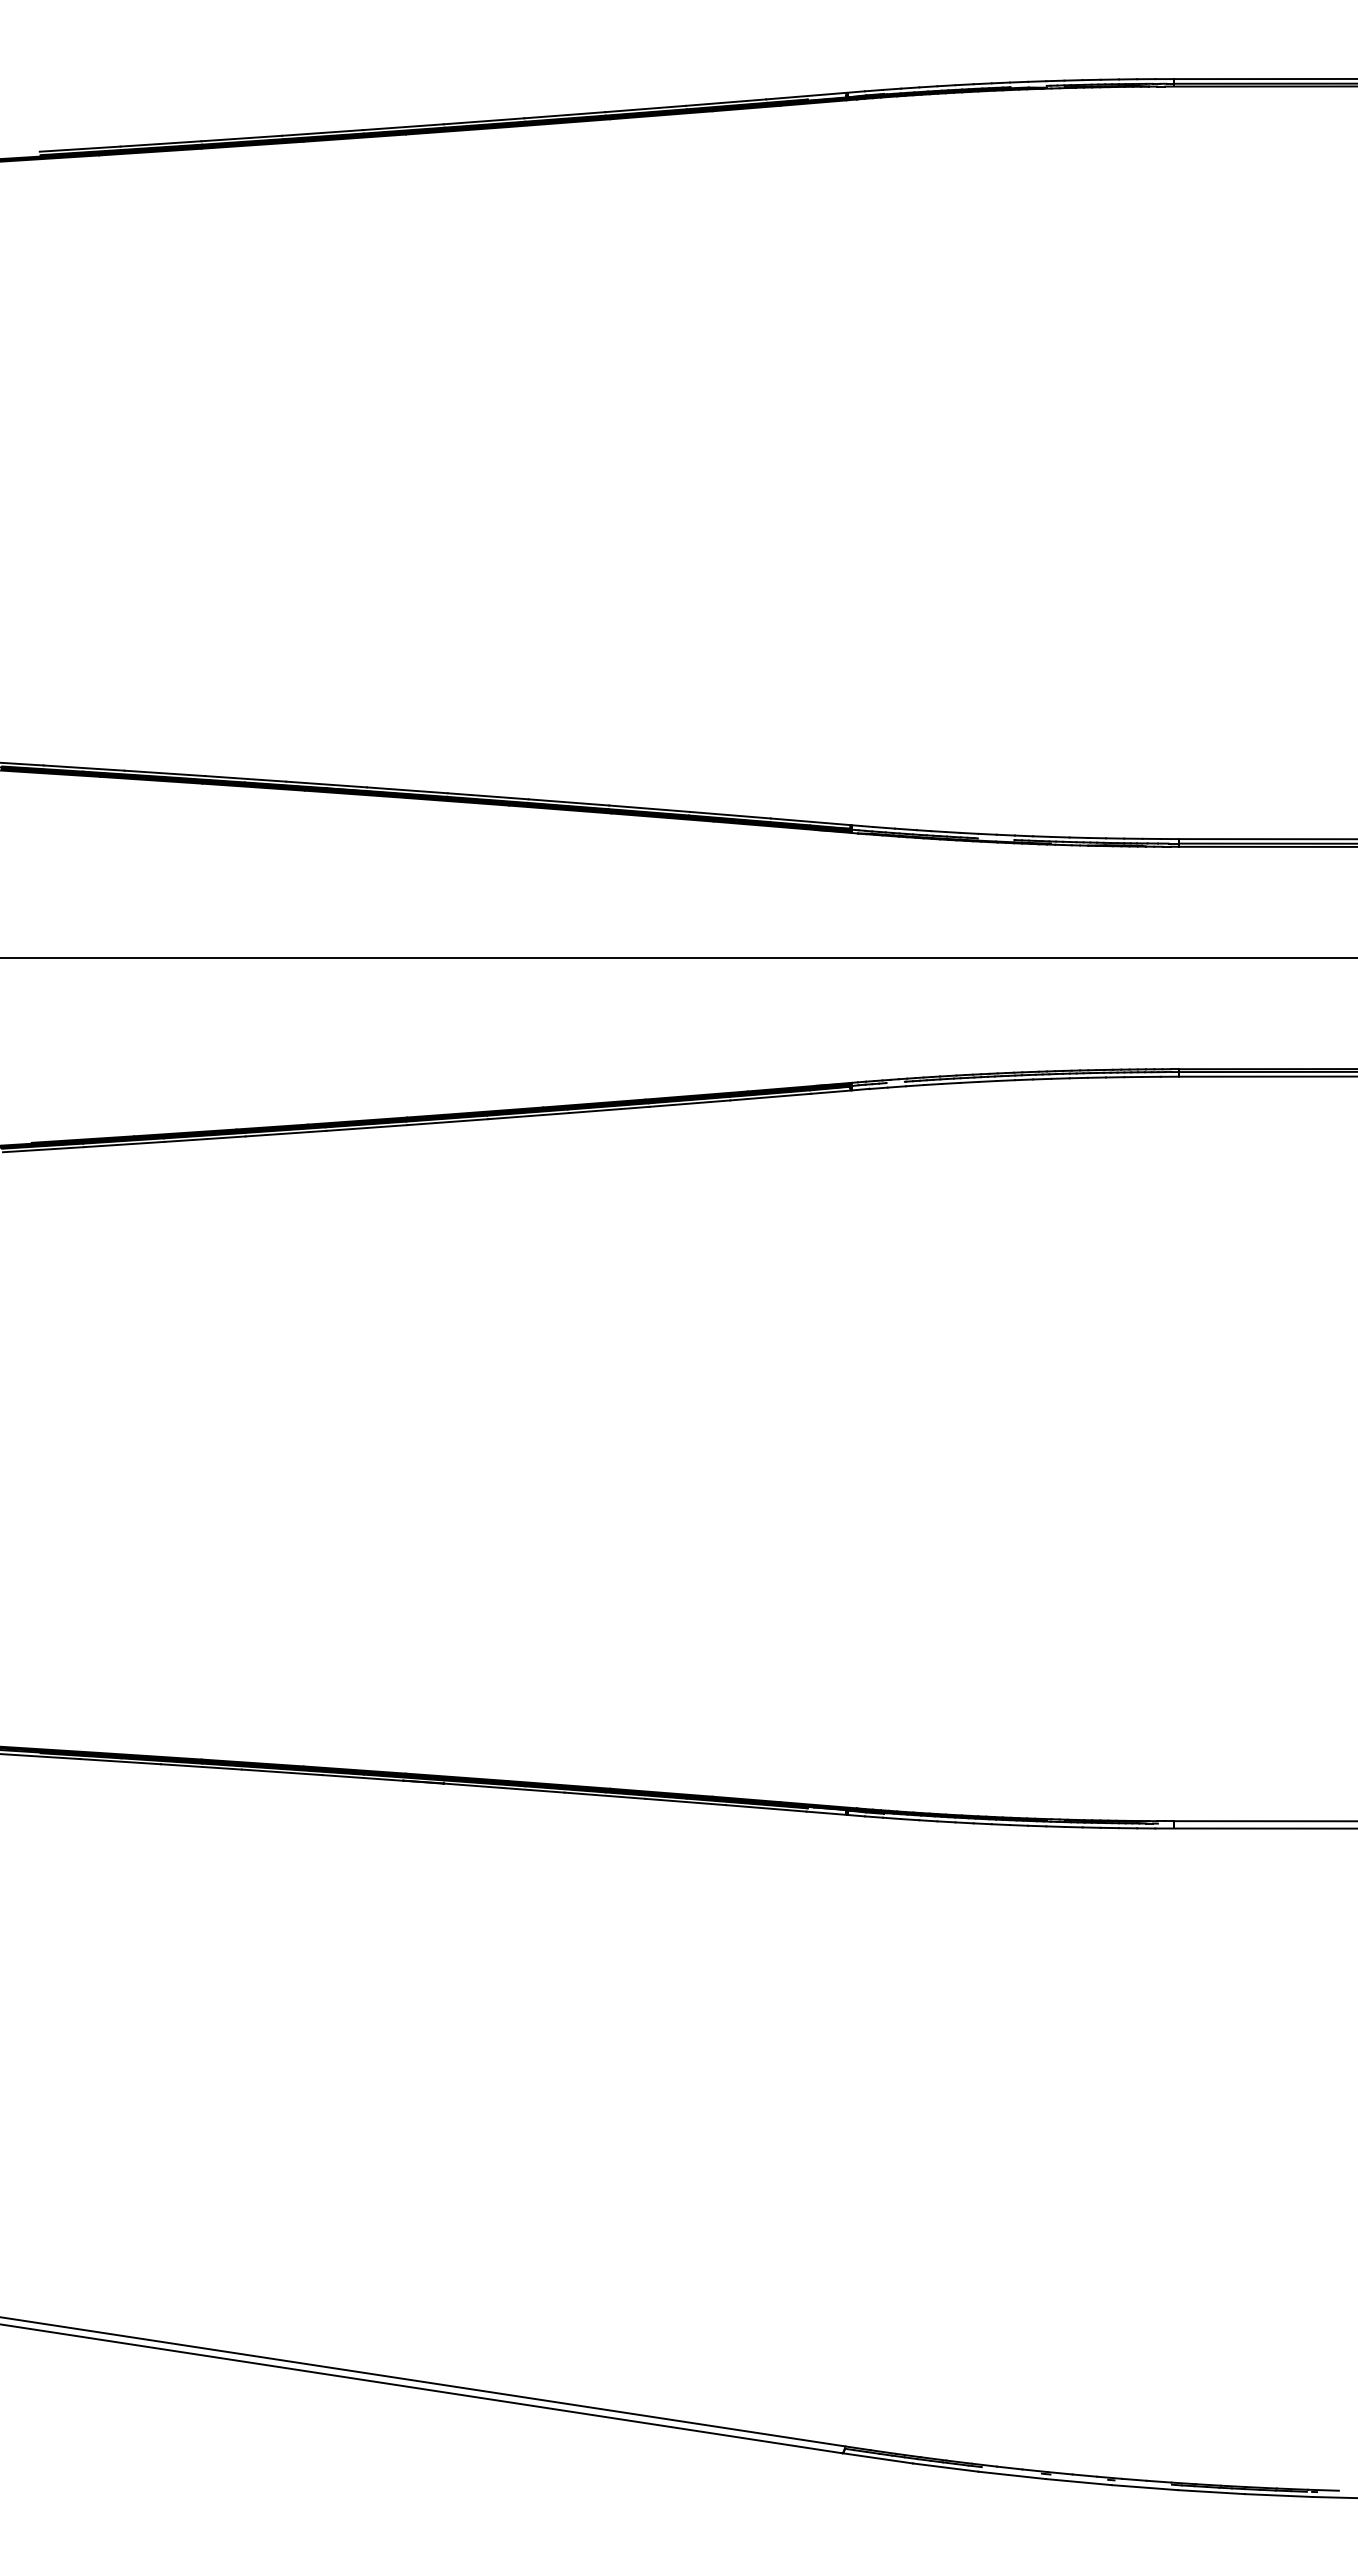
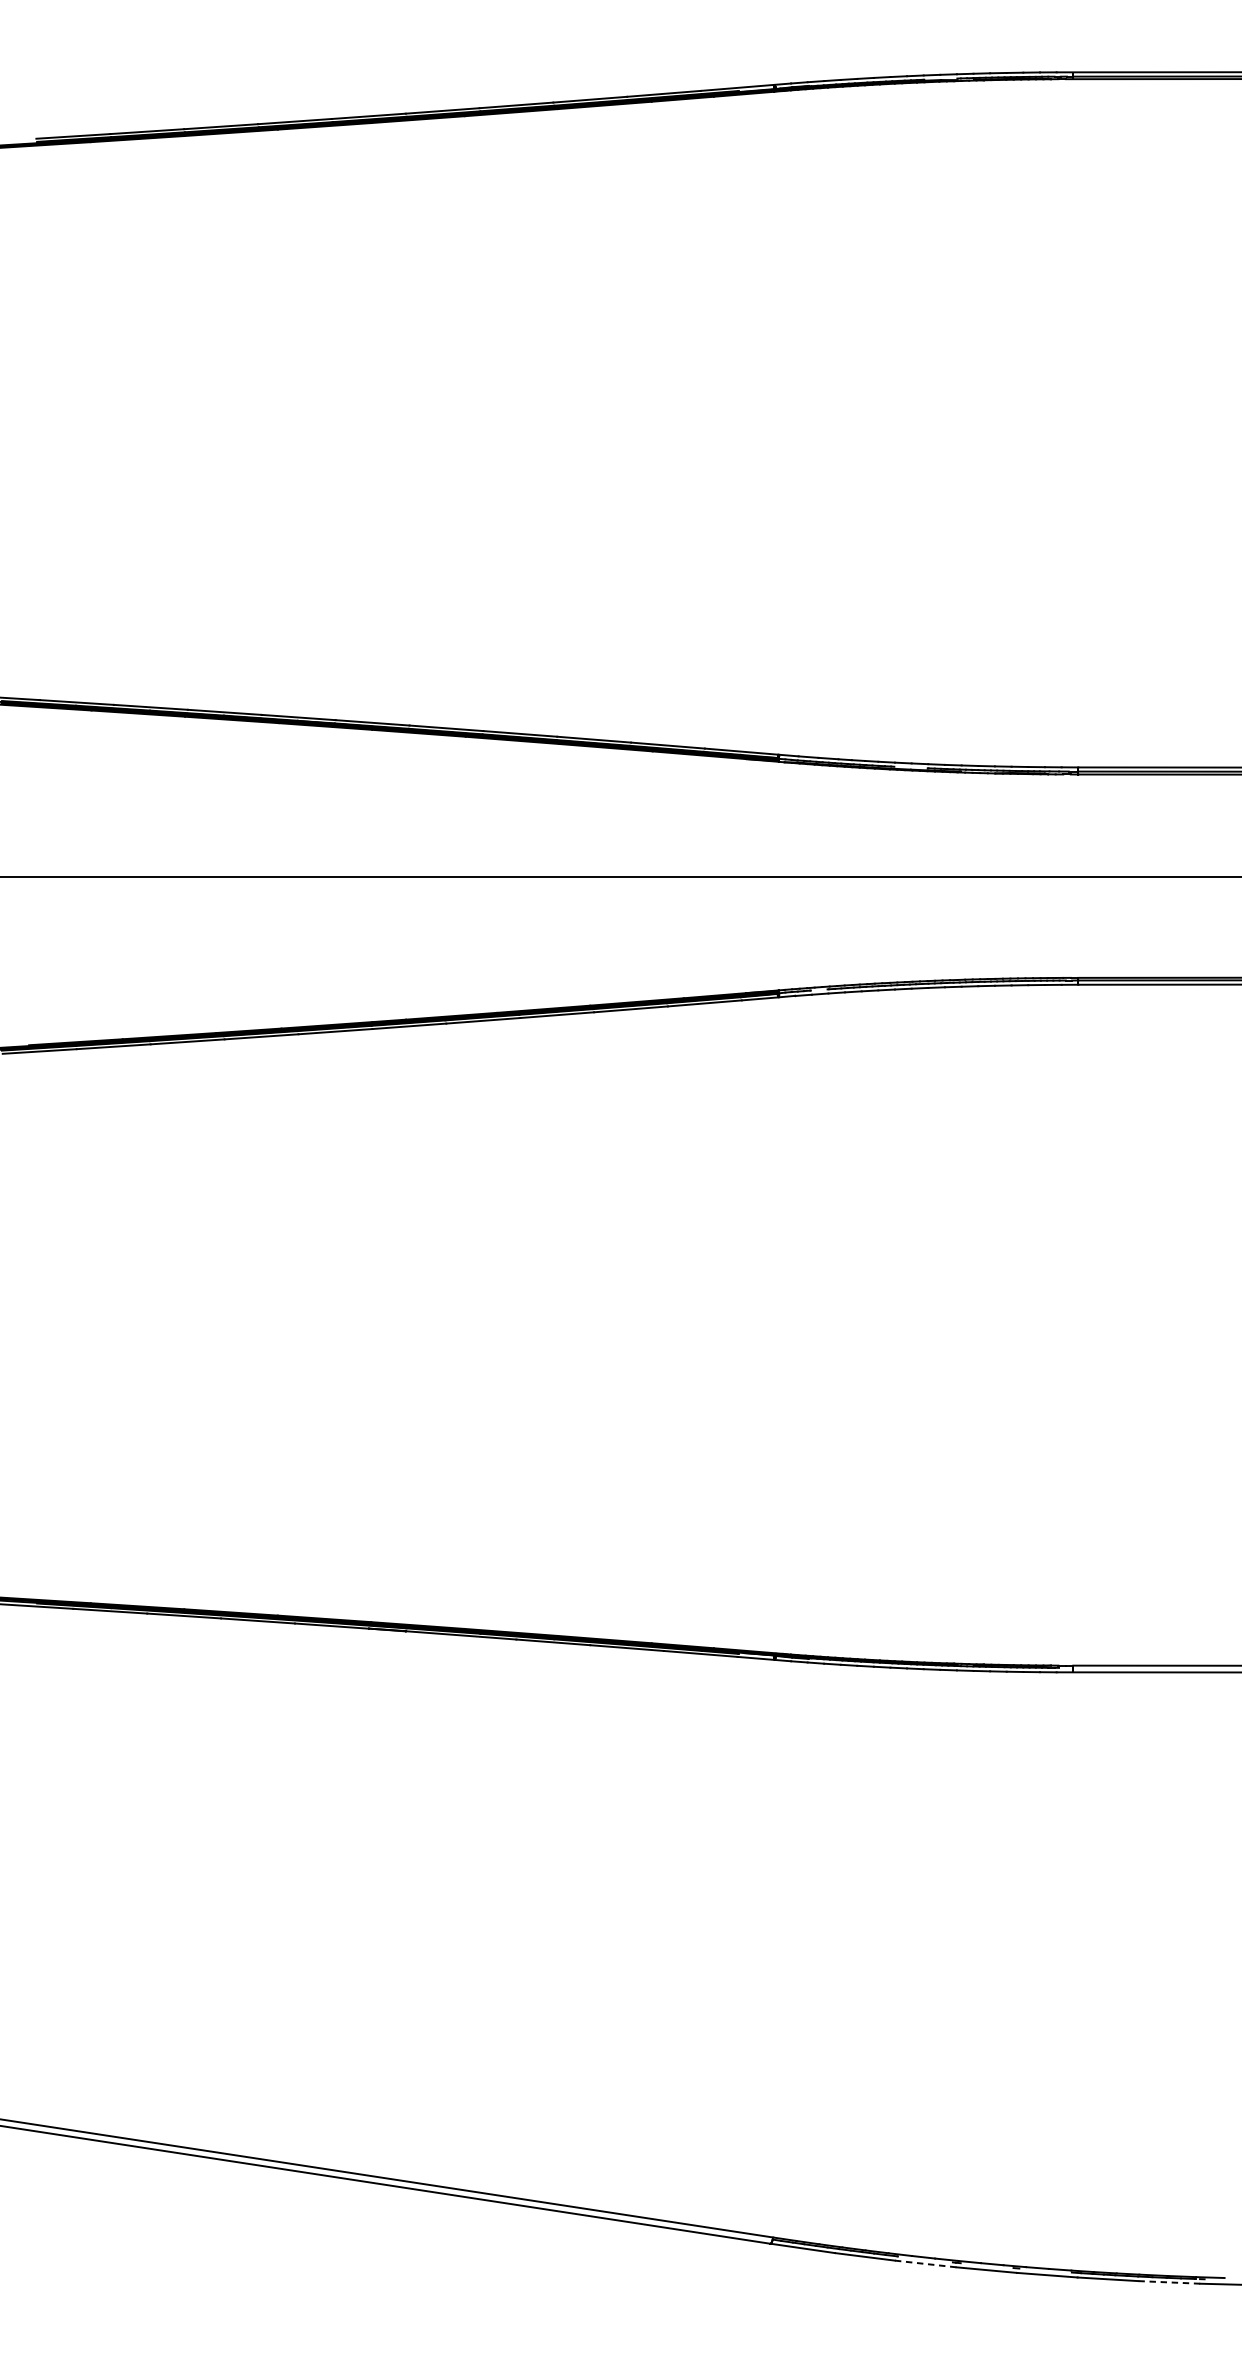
line: (1012, 2475) -> (926, 2264), solid -> dashed
line: (1278, 2495) -> (1169, 2282), solid -> dashed

